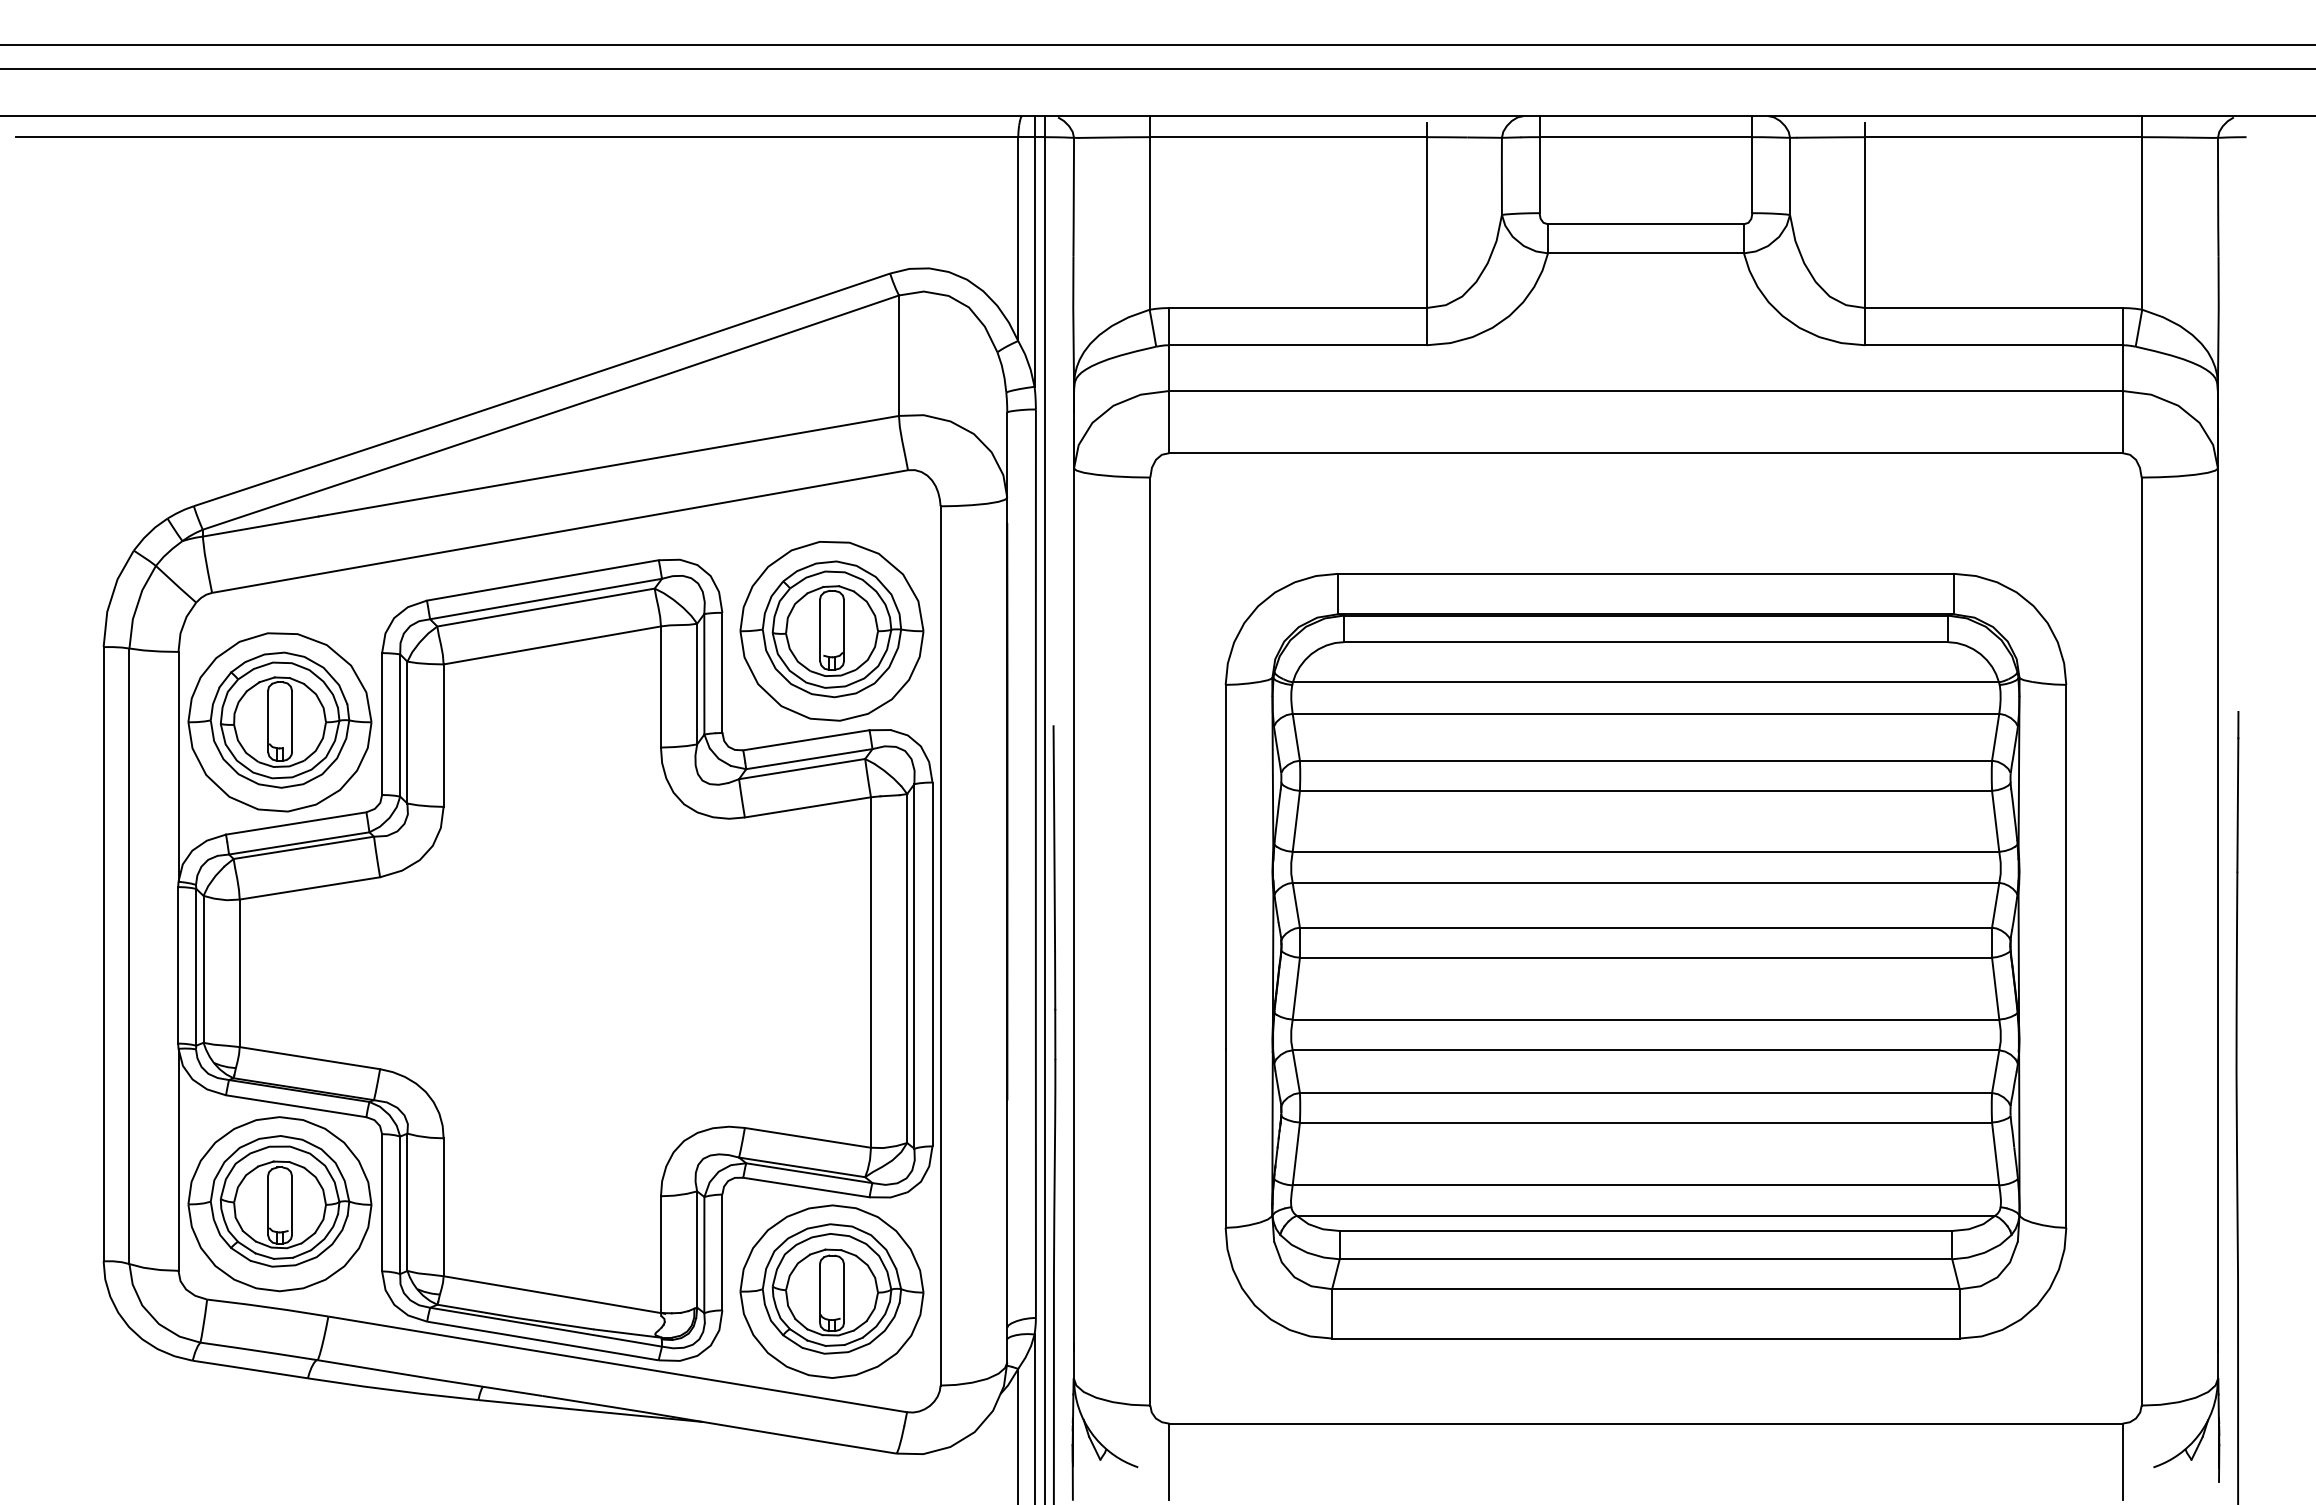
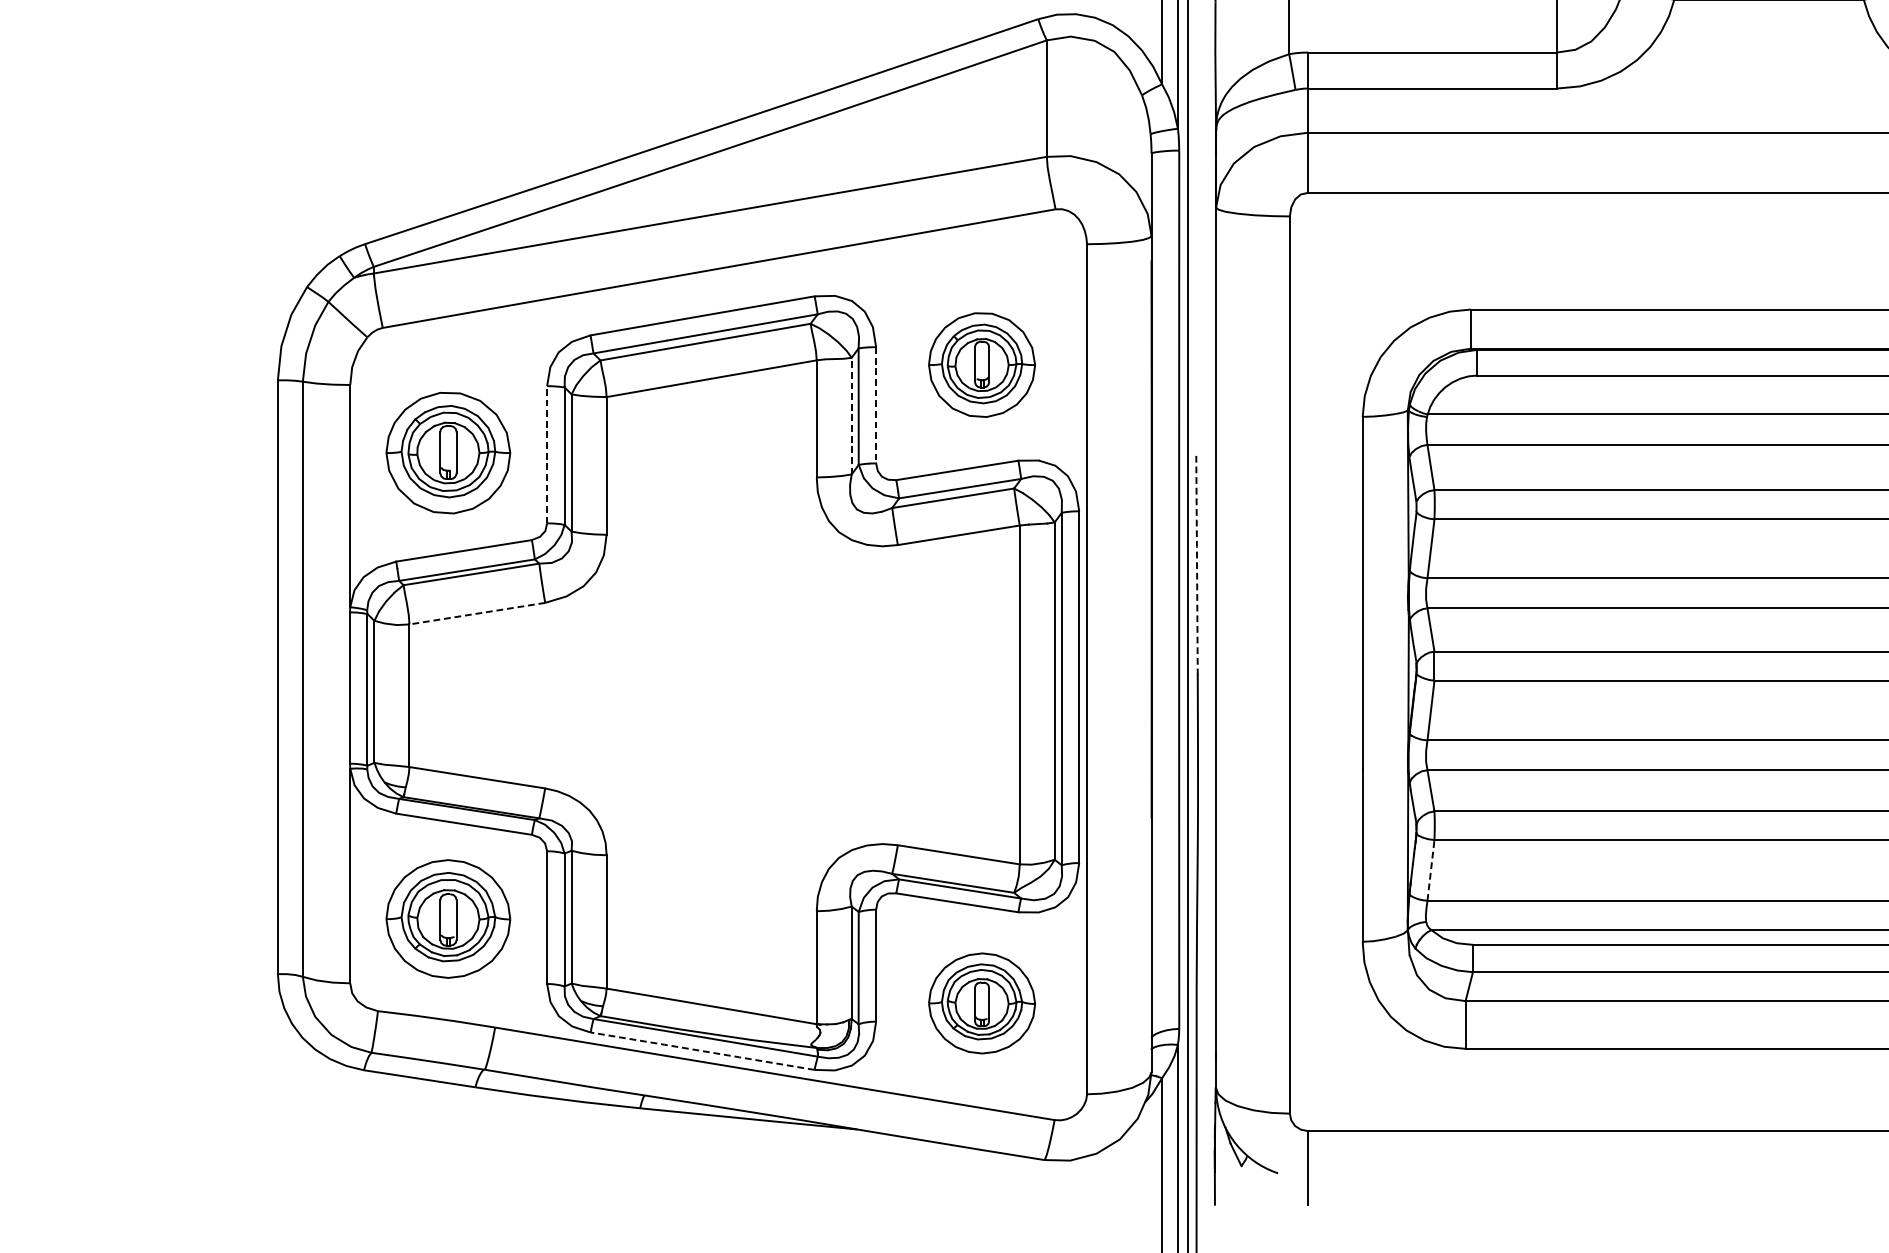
part: (831, 631) -> (981, 365), size x0.6
line: (722, 673) -> (876, 405), solid -> dashed
line: (697, 683) -> (852, 415), solid -> dashed
part: (279, 722) -> (447, 453), size x0.7
line: (382, 724) -> (547, 455), solid -> dashed
line: (1054, 837) -> (1197, 564), solid -> dashed
line: (309, 888) -> (476, 613), solid -> dashed
line: (1296, 1153) -> (1431, 869), solid -> dashed
part: (279, 1204) -> (447, 919), size x0.7
part: (831, 1291) -> (981, 1003), size x0.6
line: (542, 1340) -> (702, 1050), solid -> dashed

